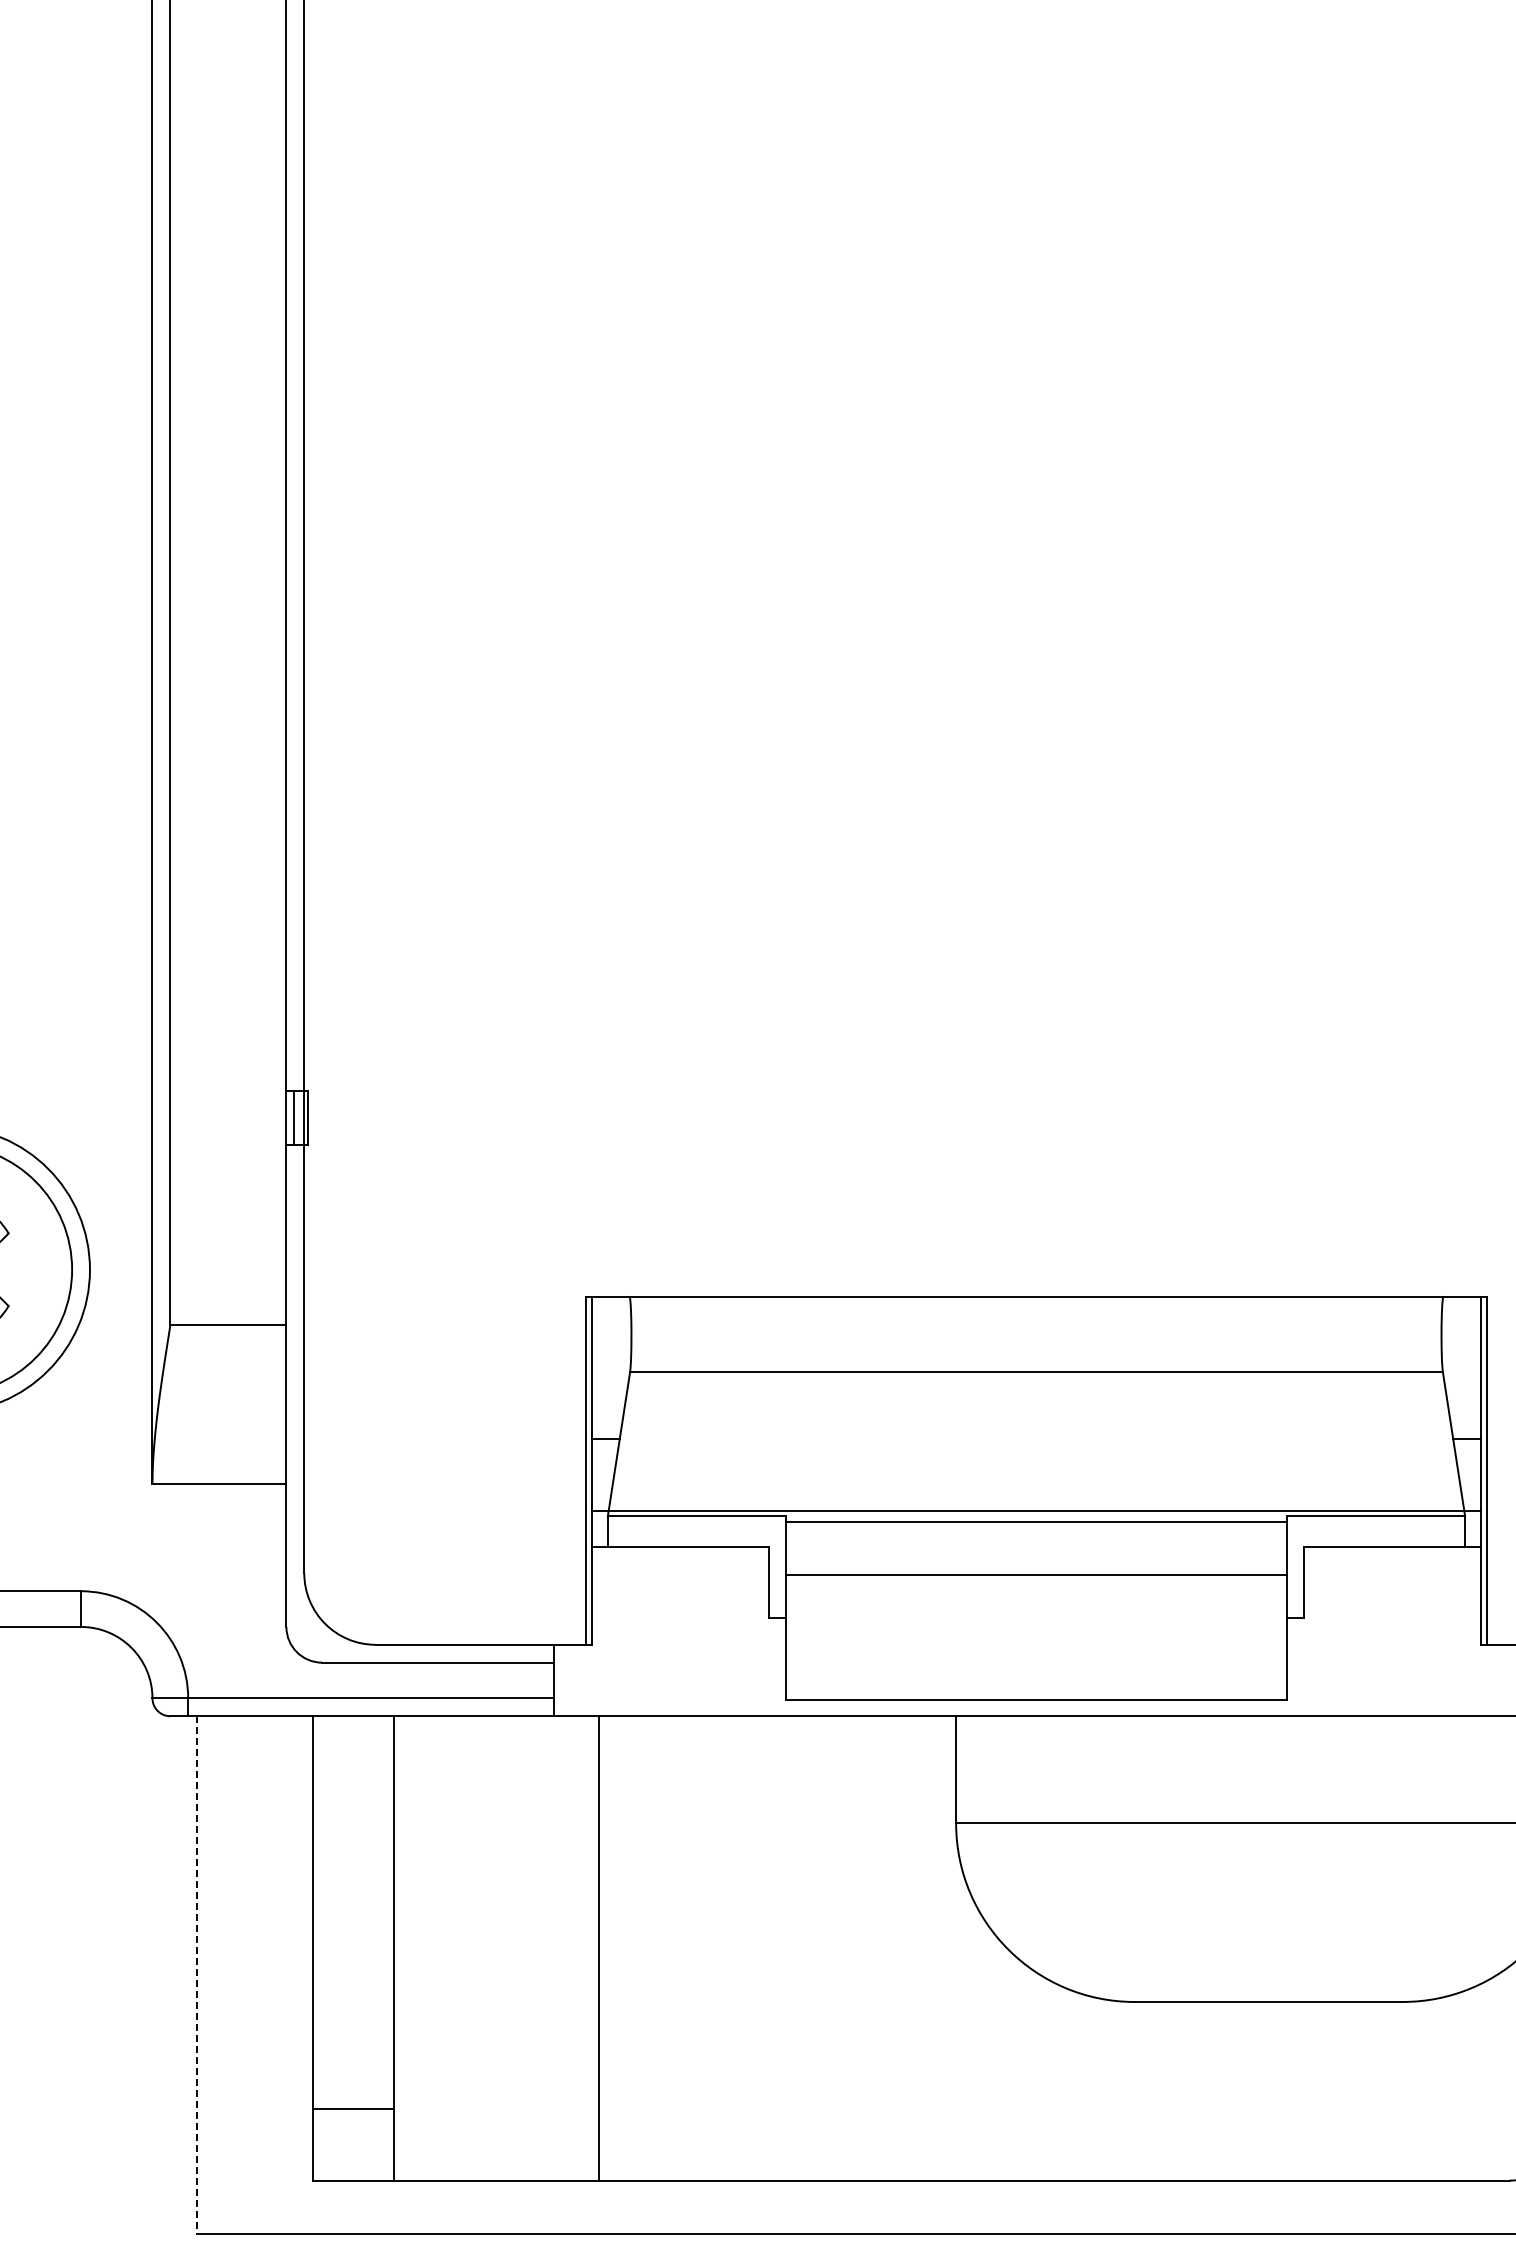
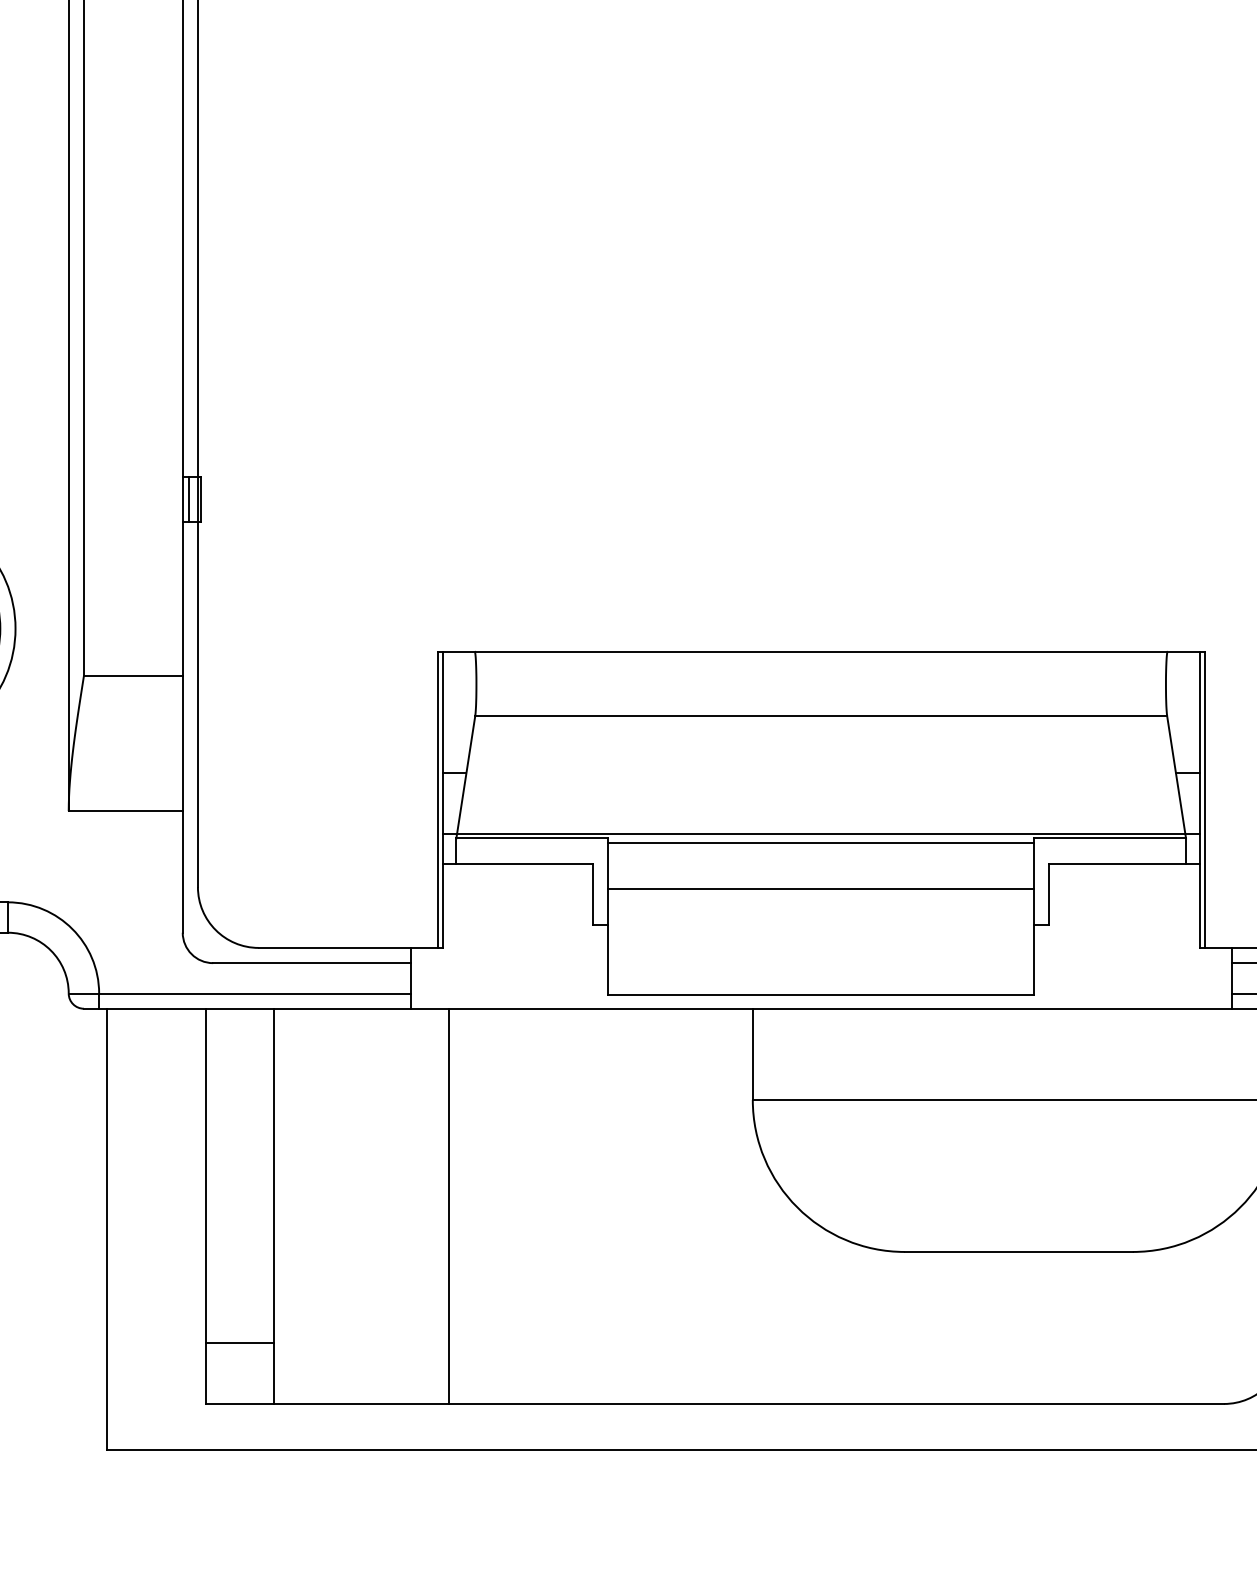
line: (197, 1975) -> (107, 1229), dashed -> solid

